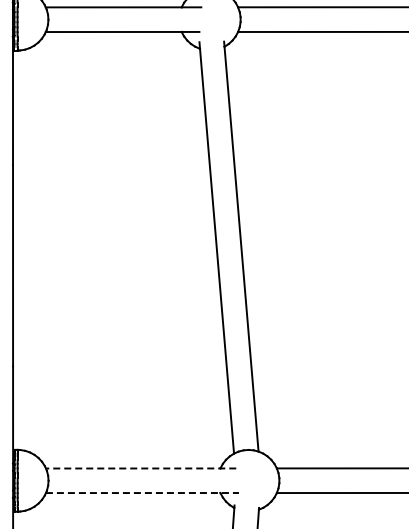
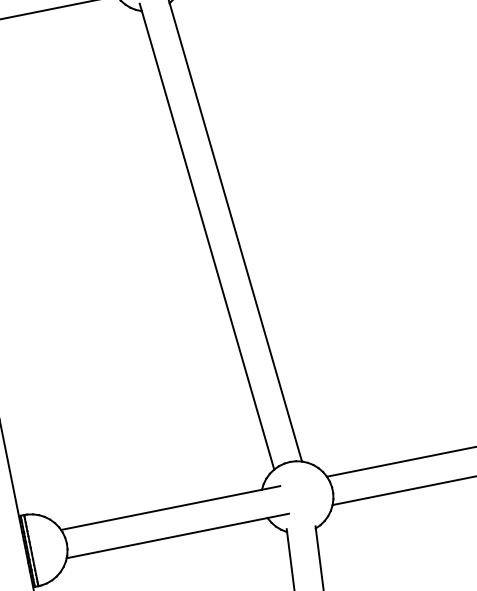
line: (140, 468) -> (169, 508), dashed -> solid
line: (142, 493) -> (177, 536), dashed -> solid

